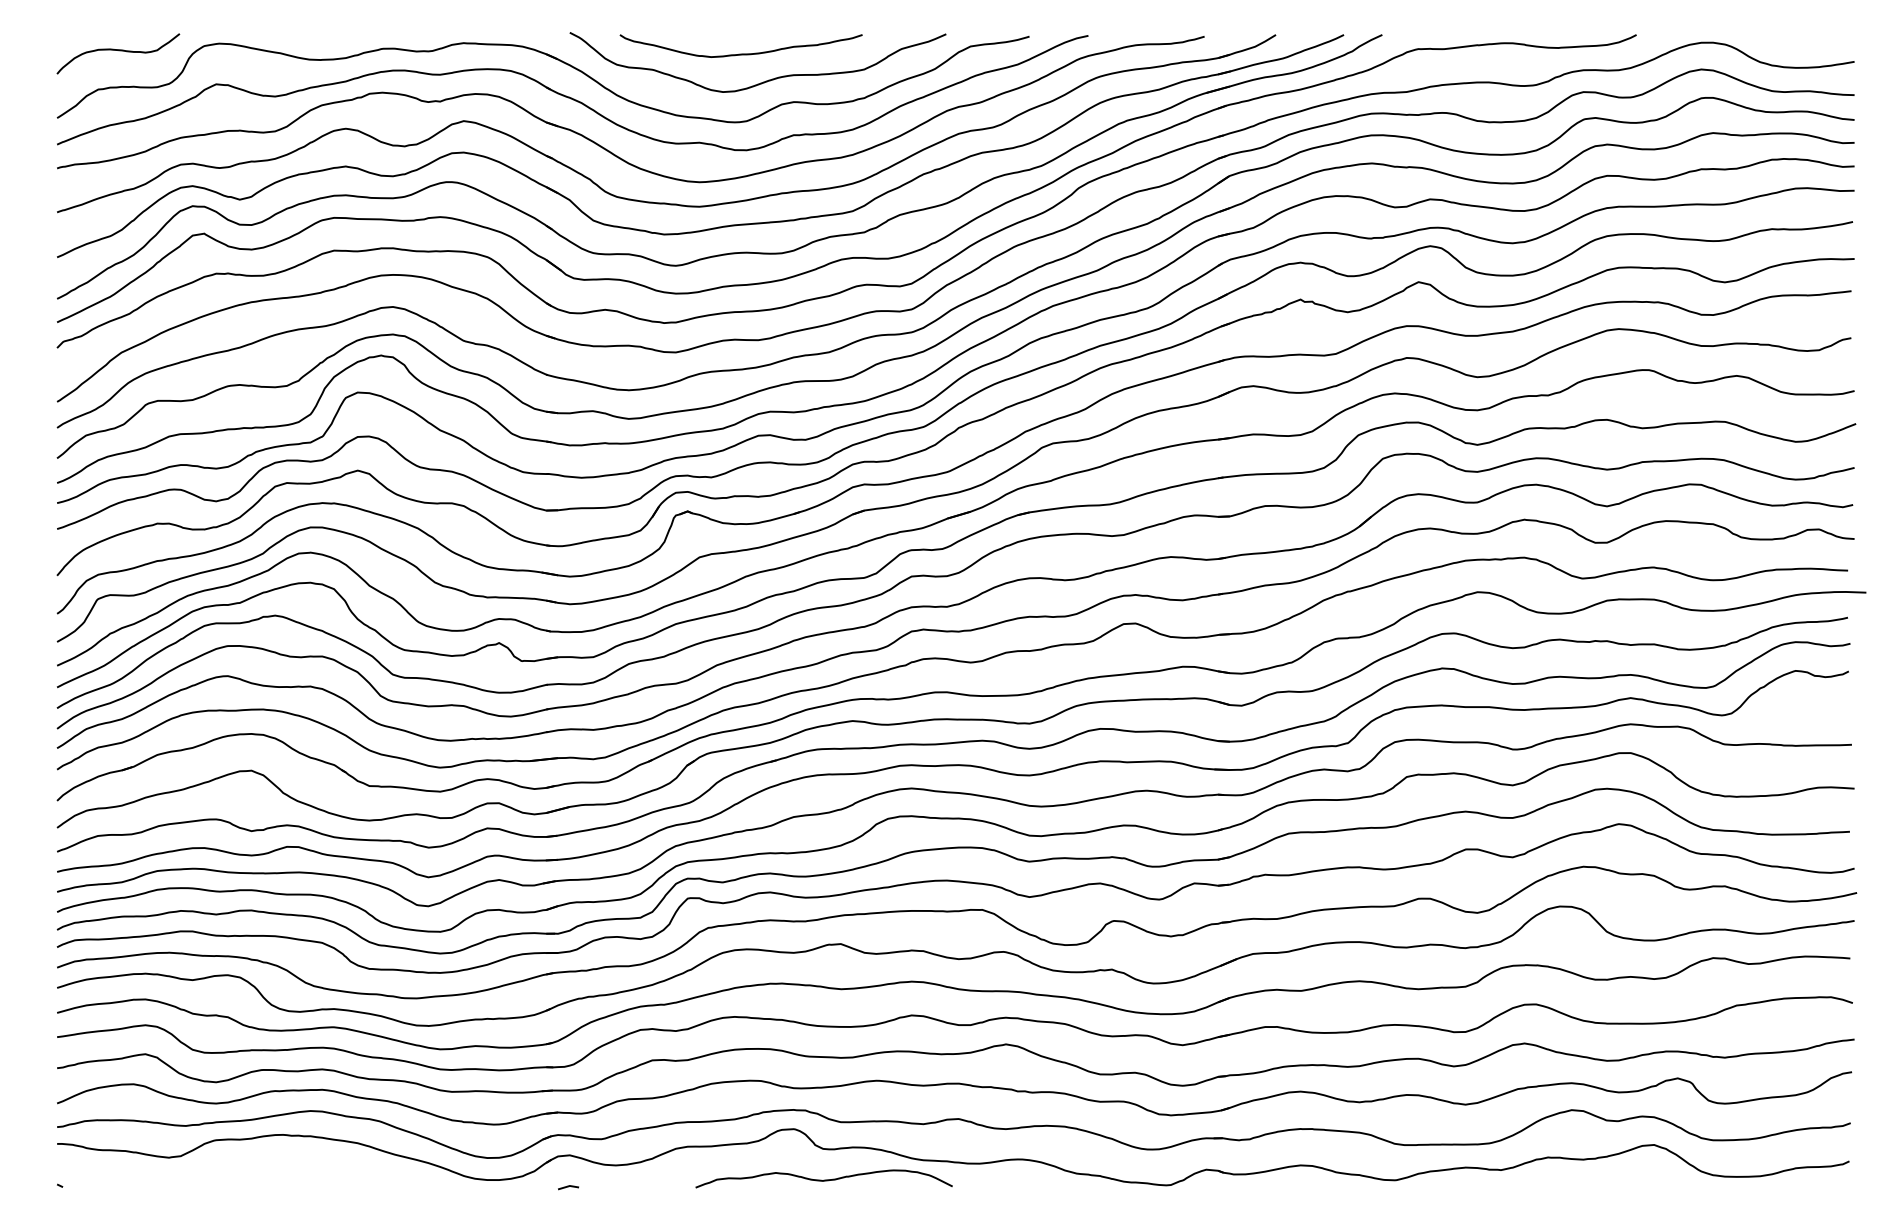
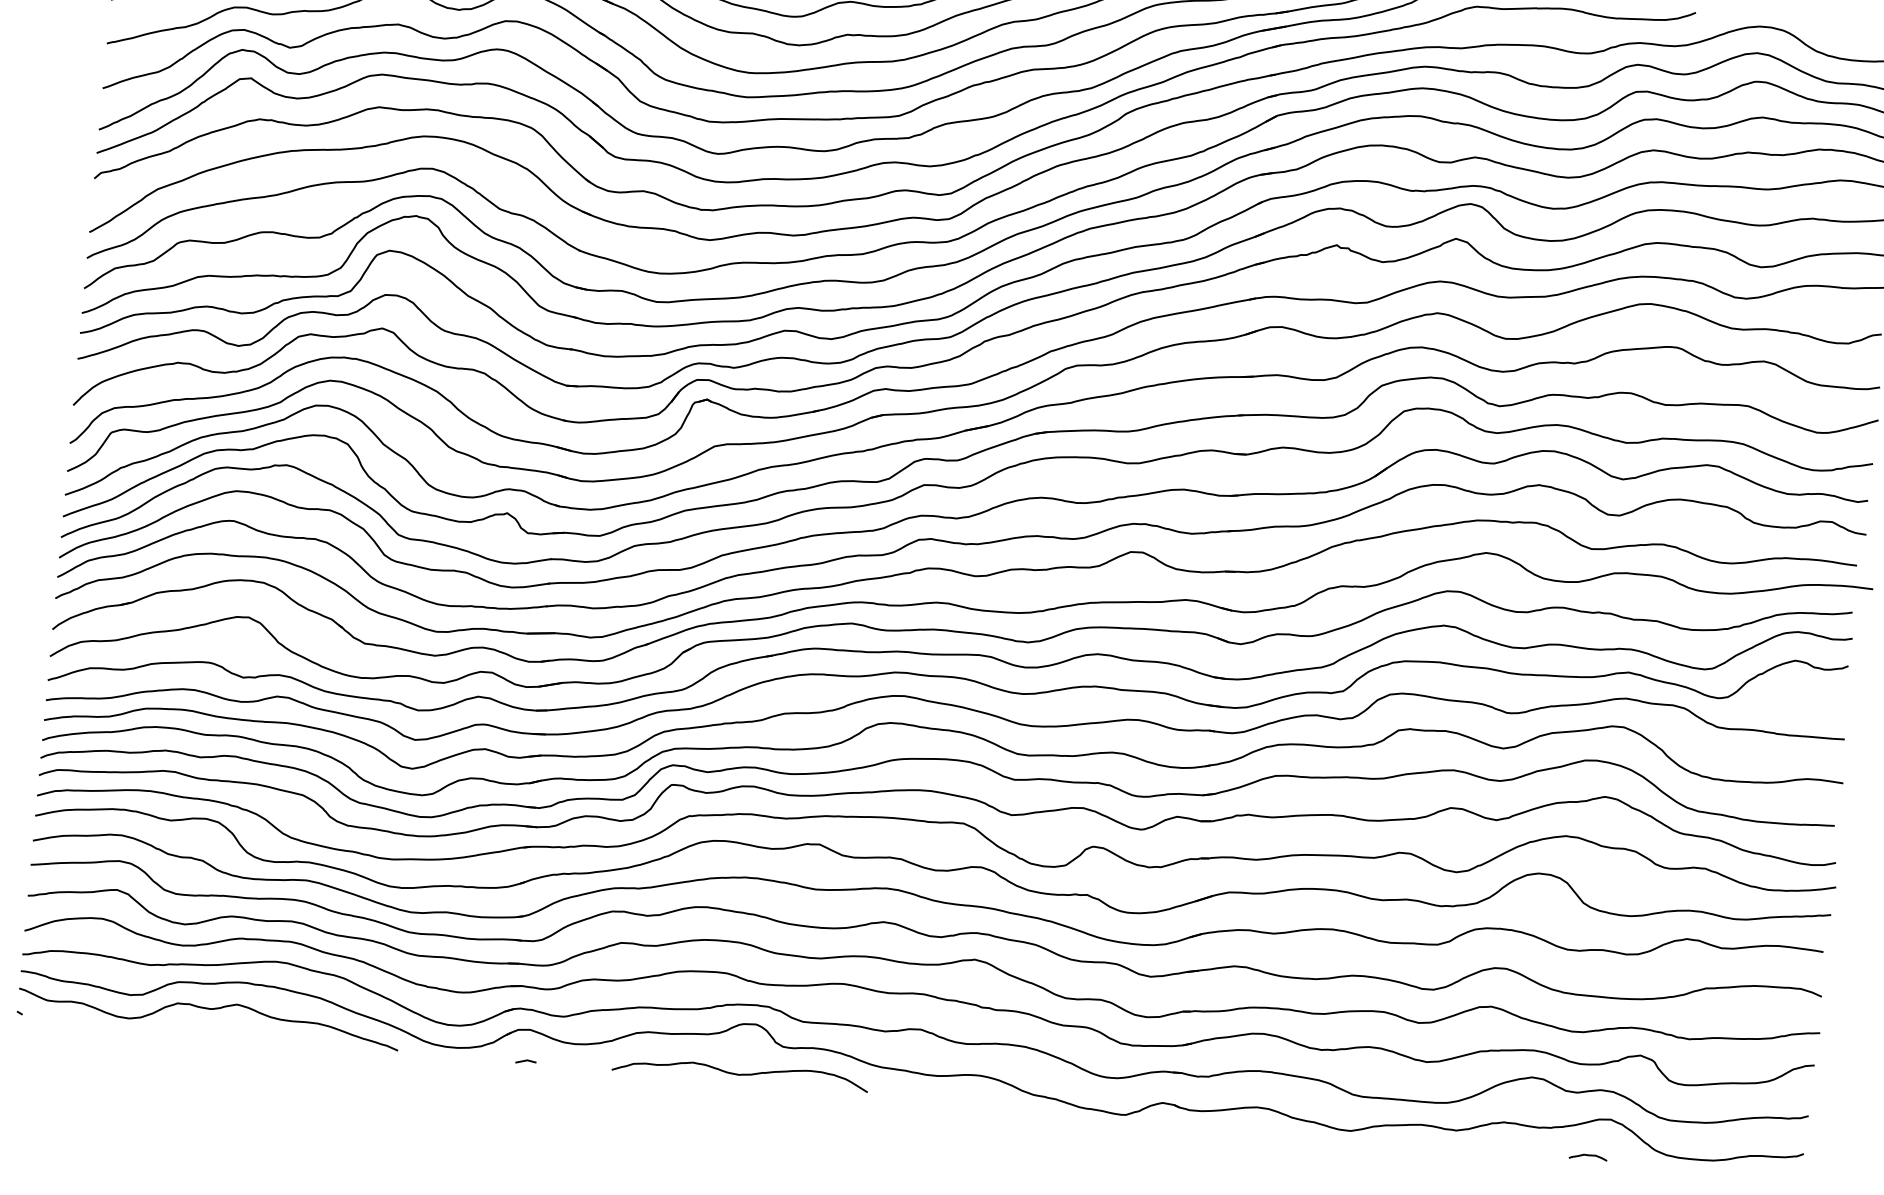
curve: (248, 1164) -> (209, 1009), added
curve: (824, 1179) -> (740, 1073), moved
curve: (1634, 1183) -> (1587, 1156), added

